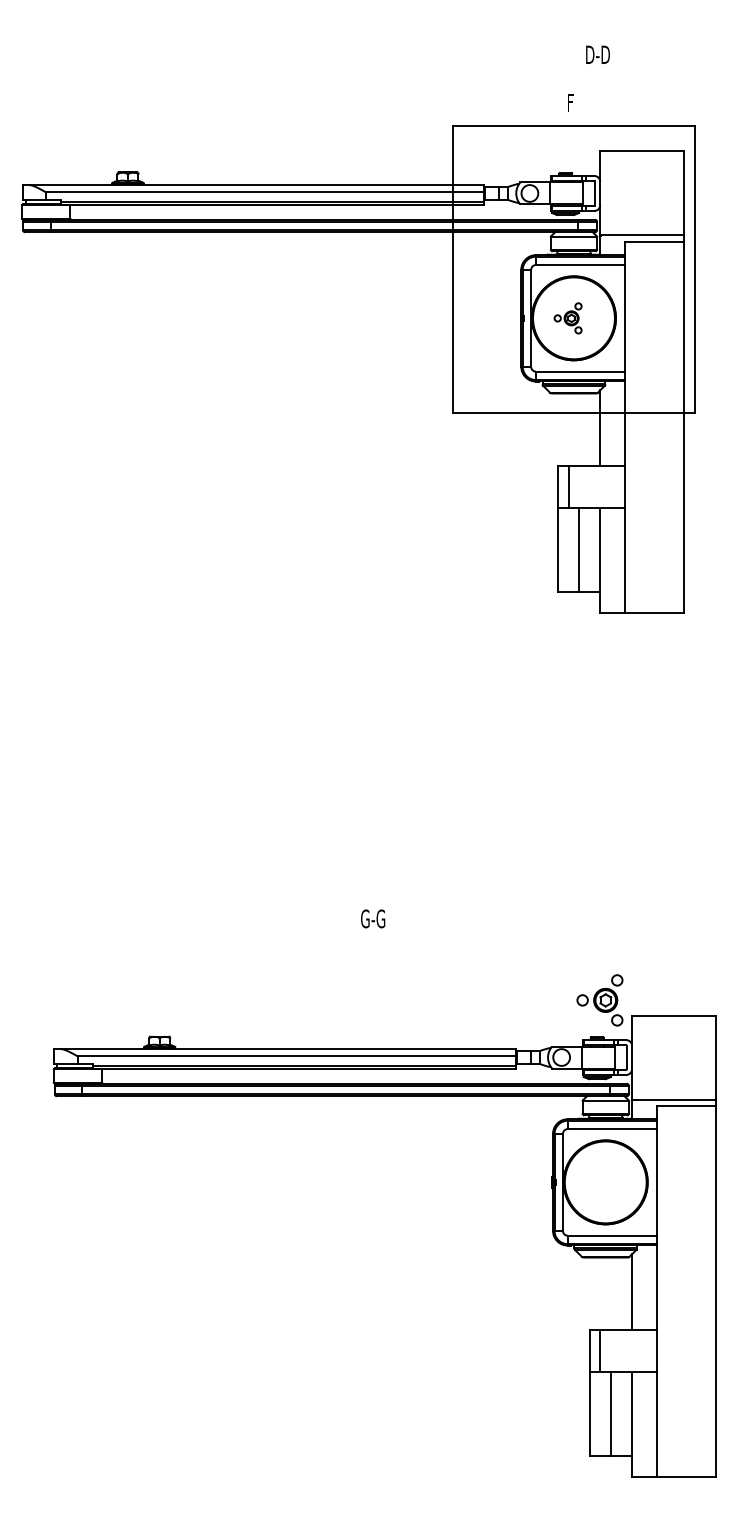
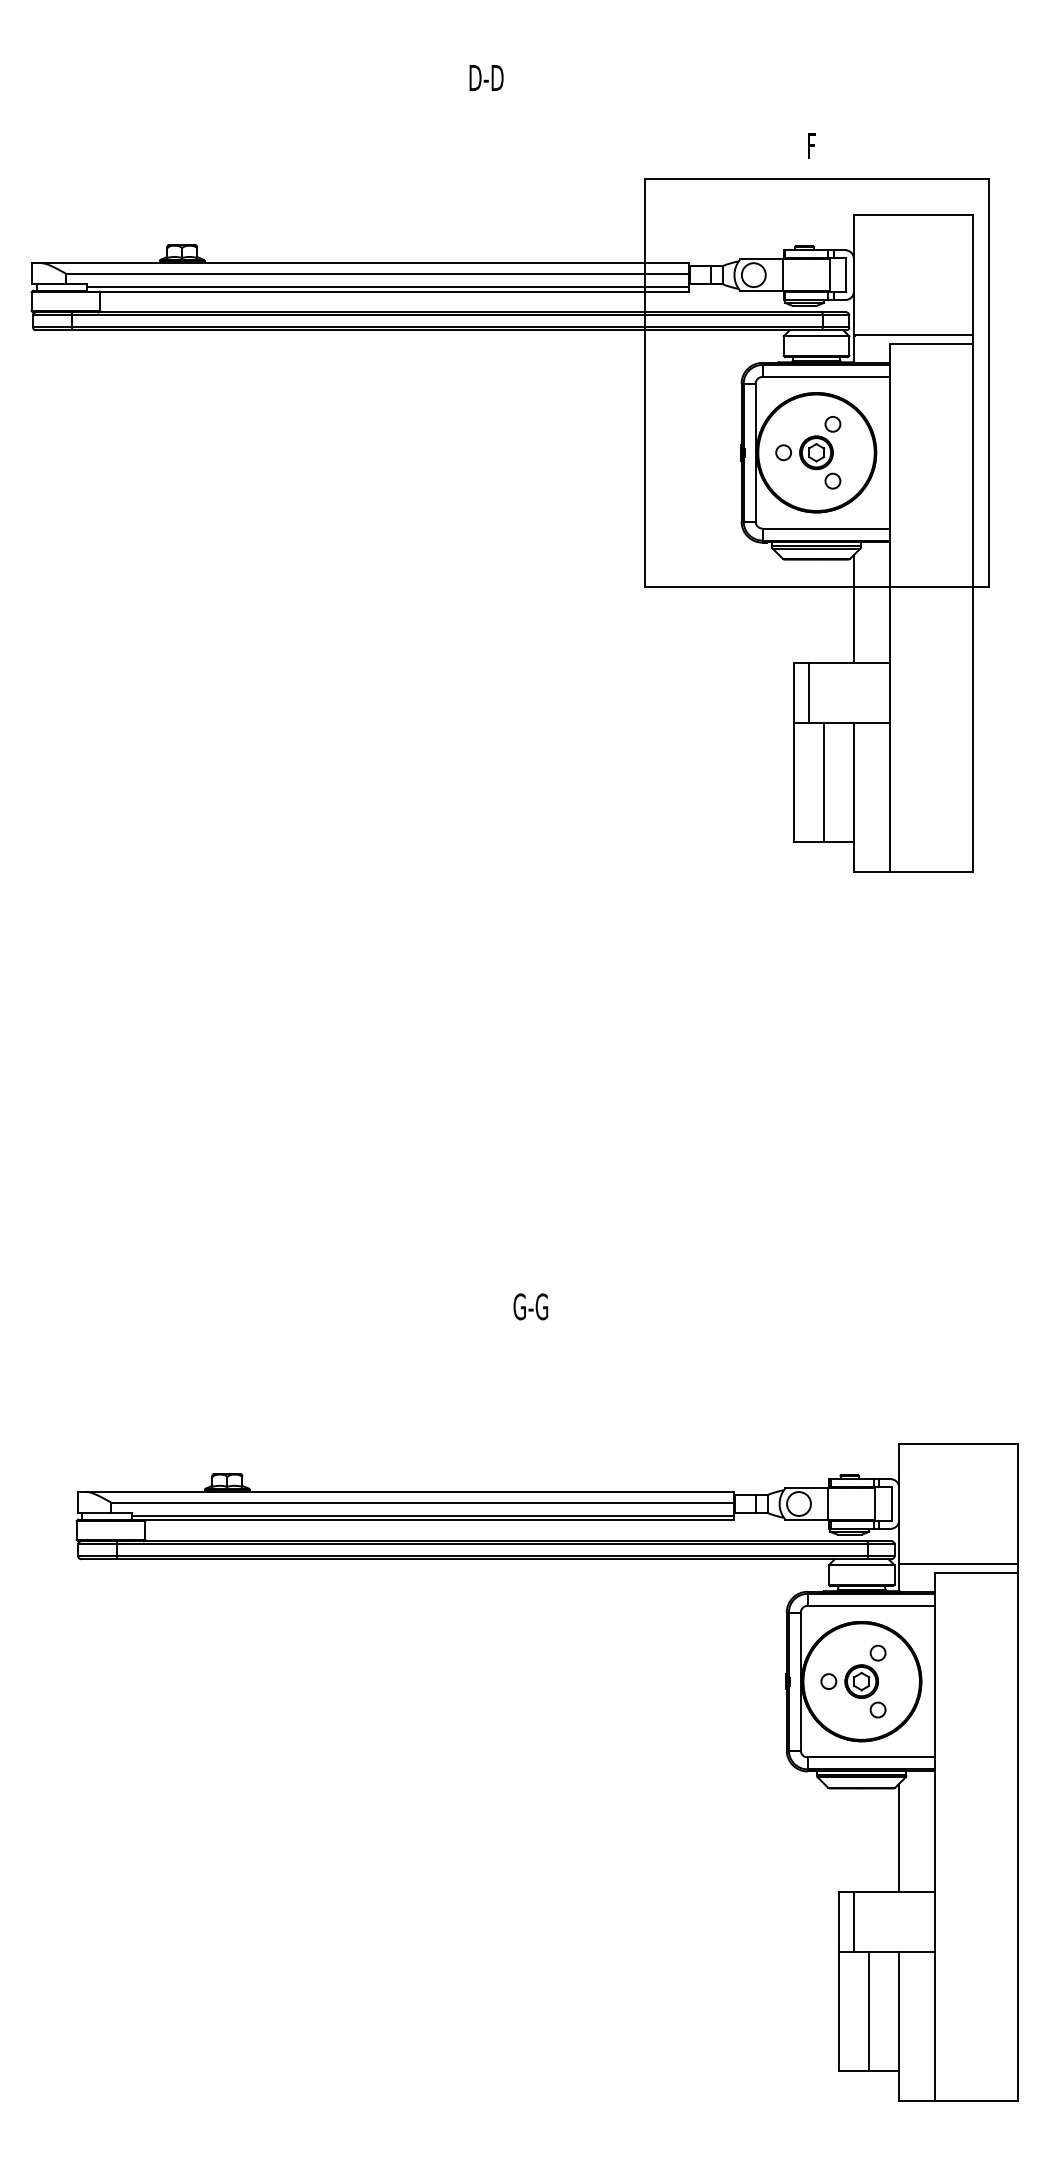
text: (597, 54) -> (485, 77), moved
part: (567, 318) -> (807, 452), size x1.67
part: (599, 1000) -> (852, 1681), moved

